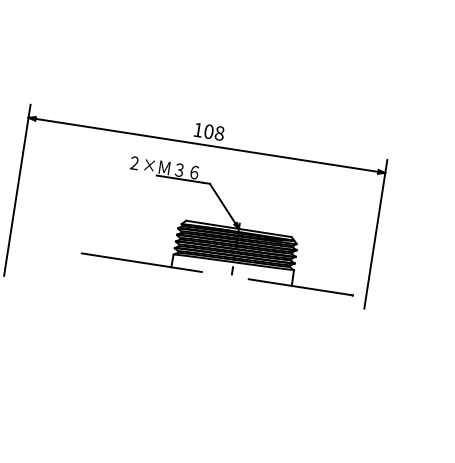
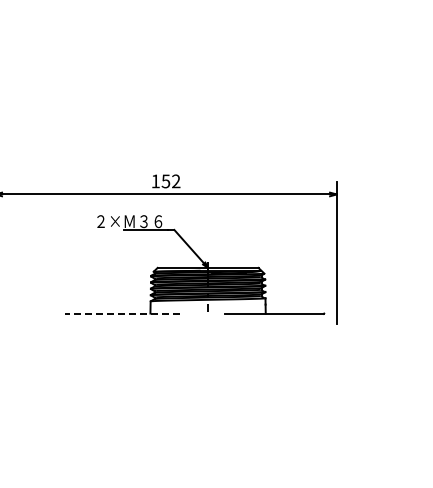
text: (213, 132) -> (170, 181), 108 -> 152
line: (141, 262) -> (121, 313), solid -> dashed

